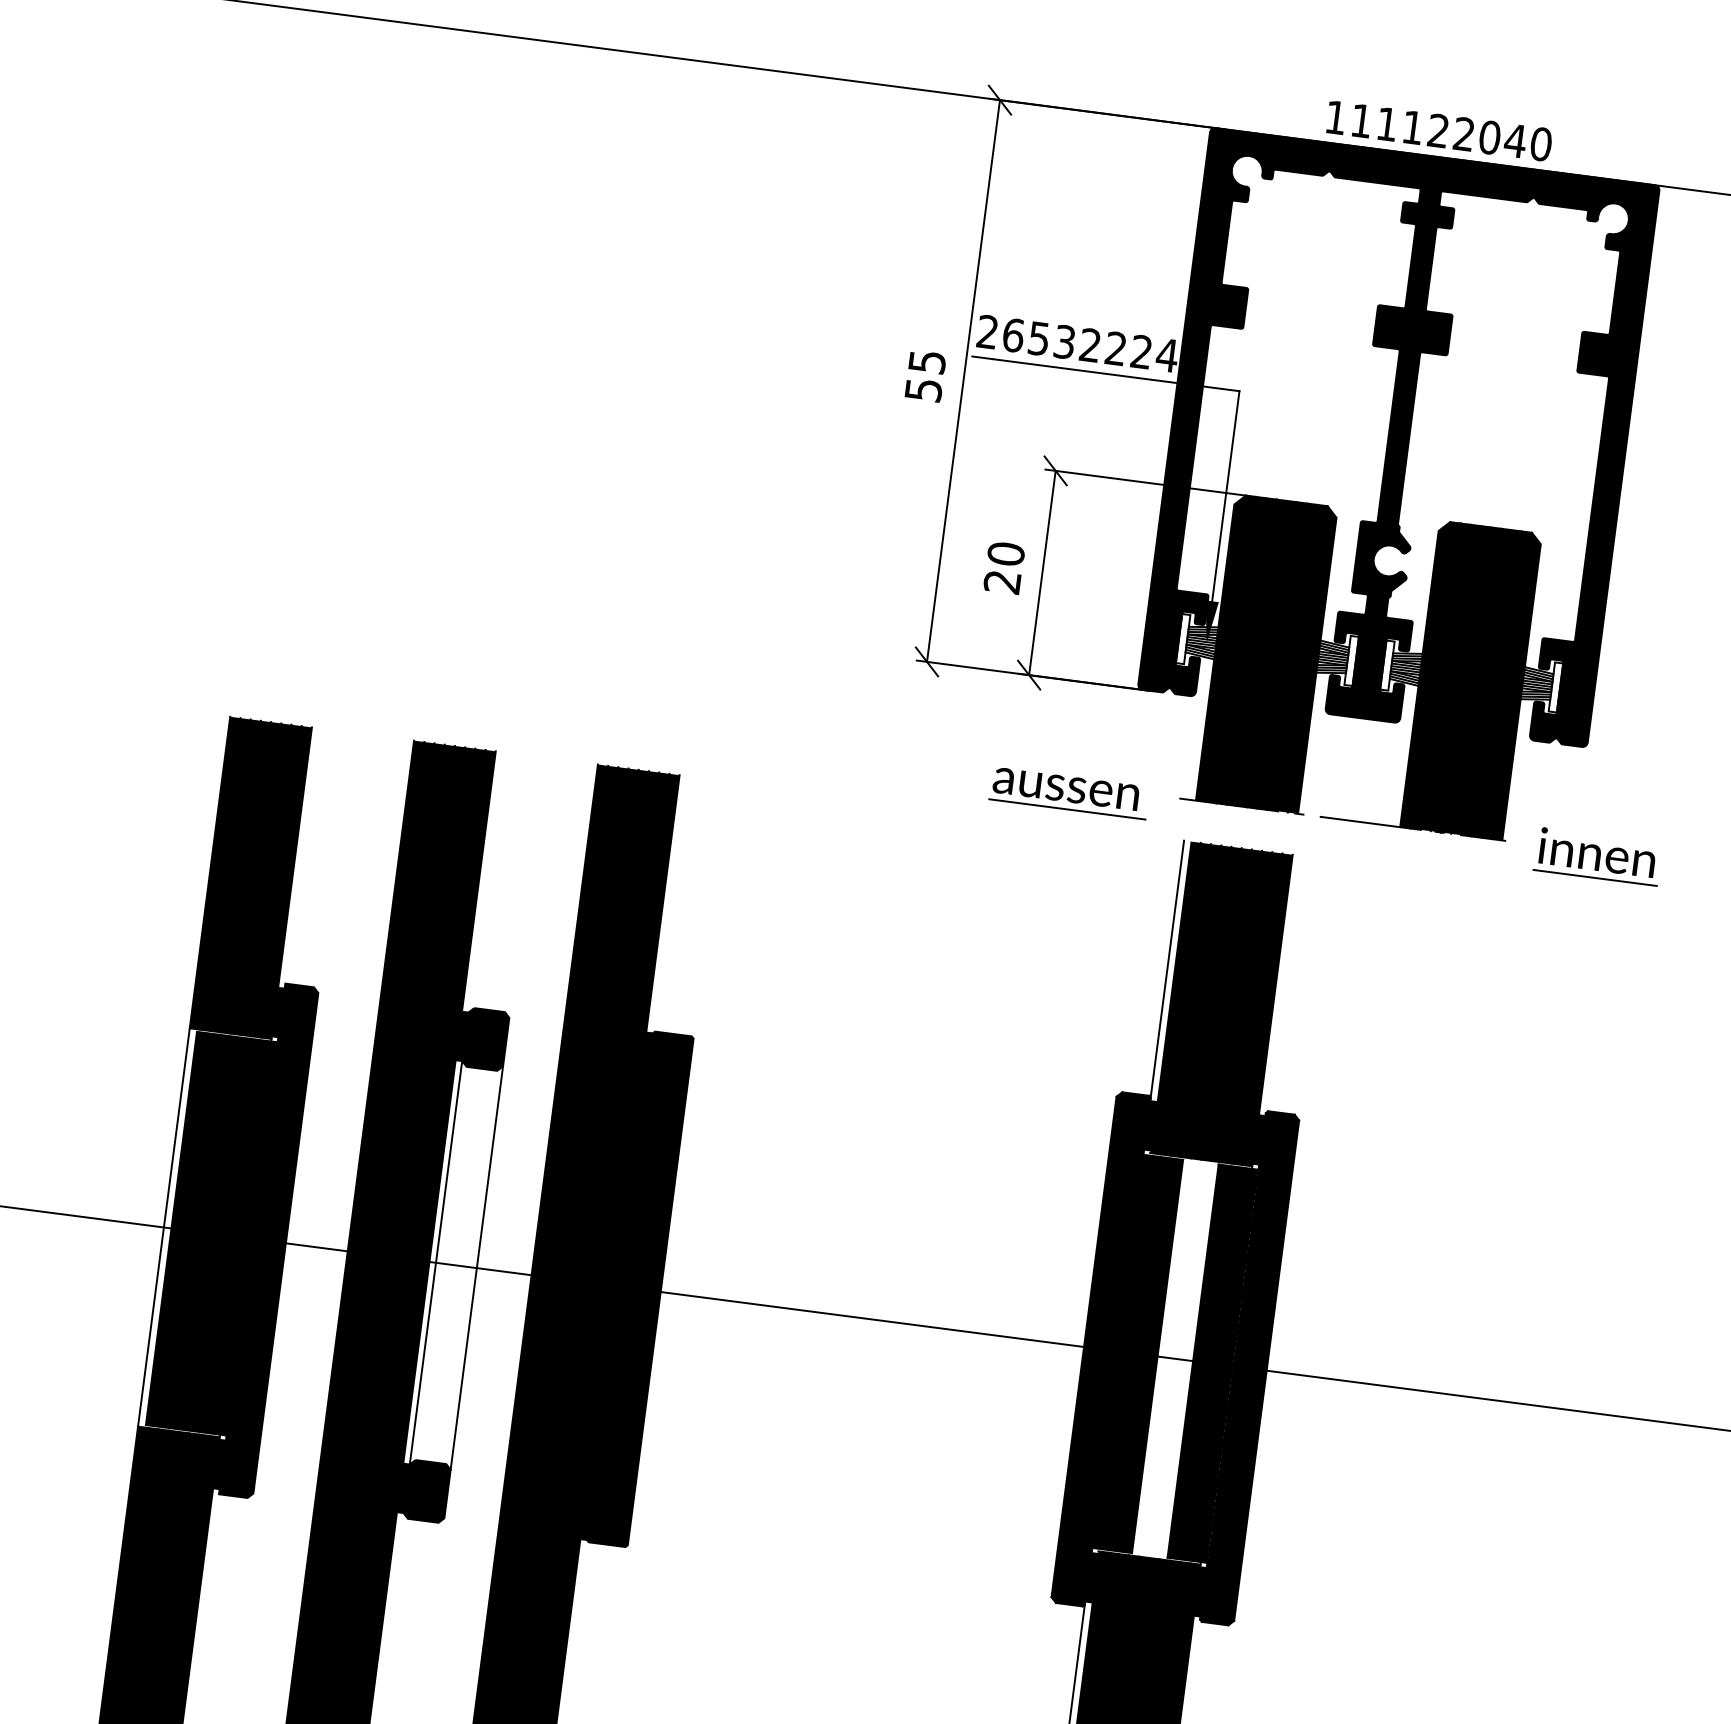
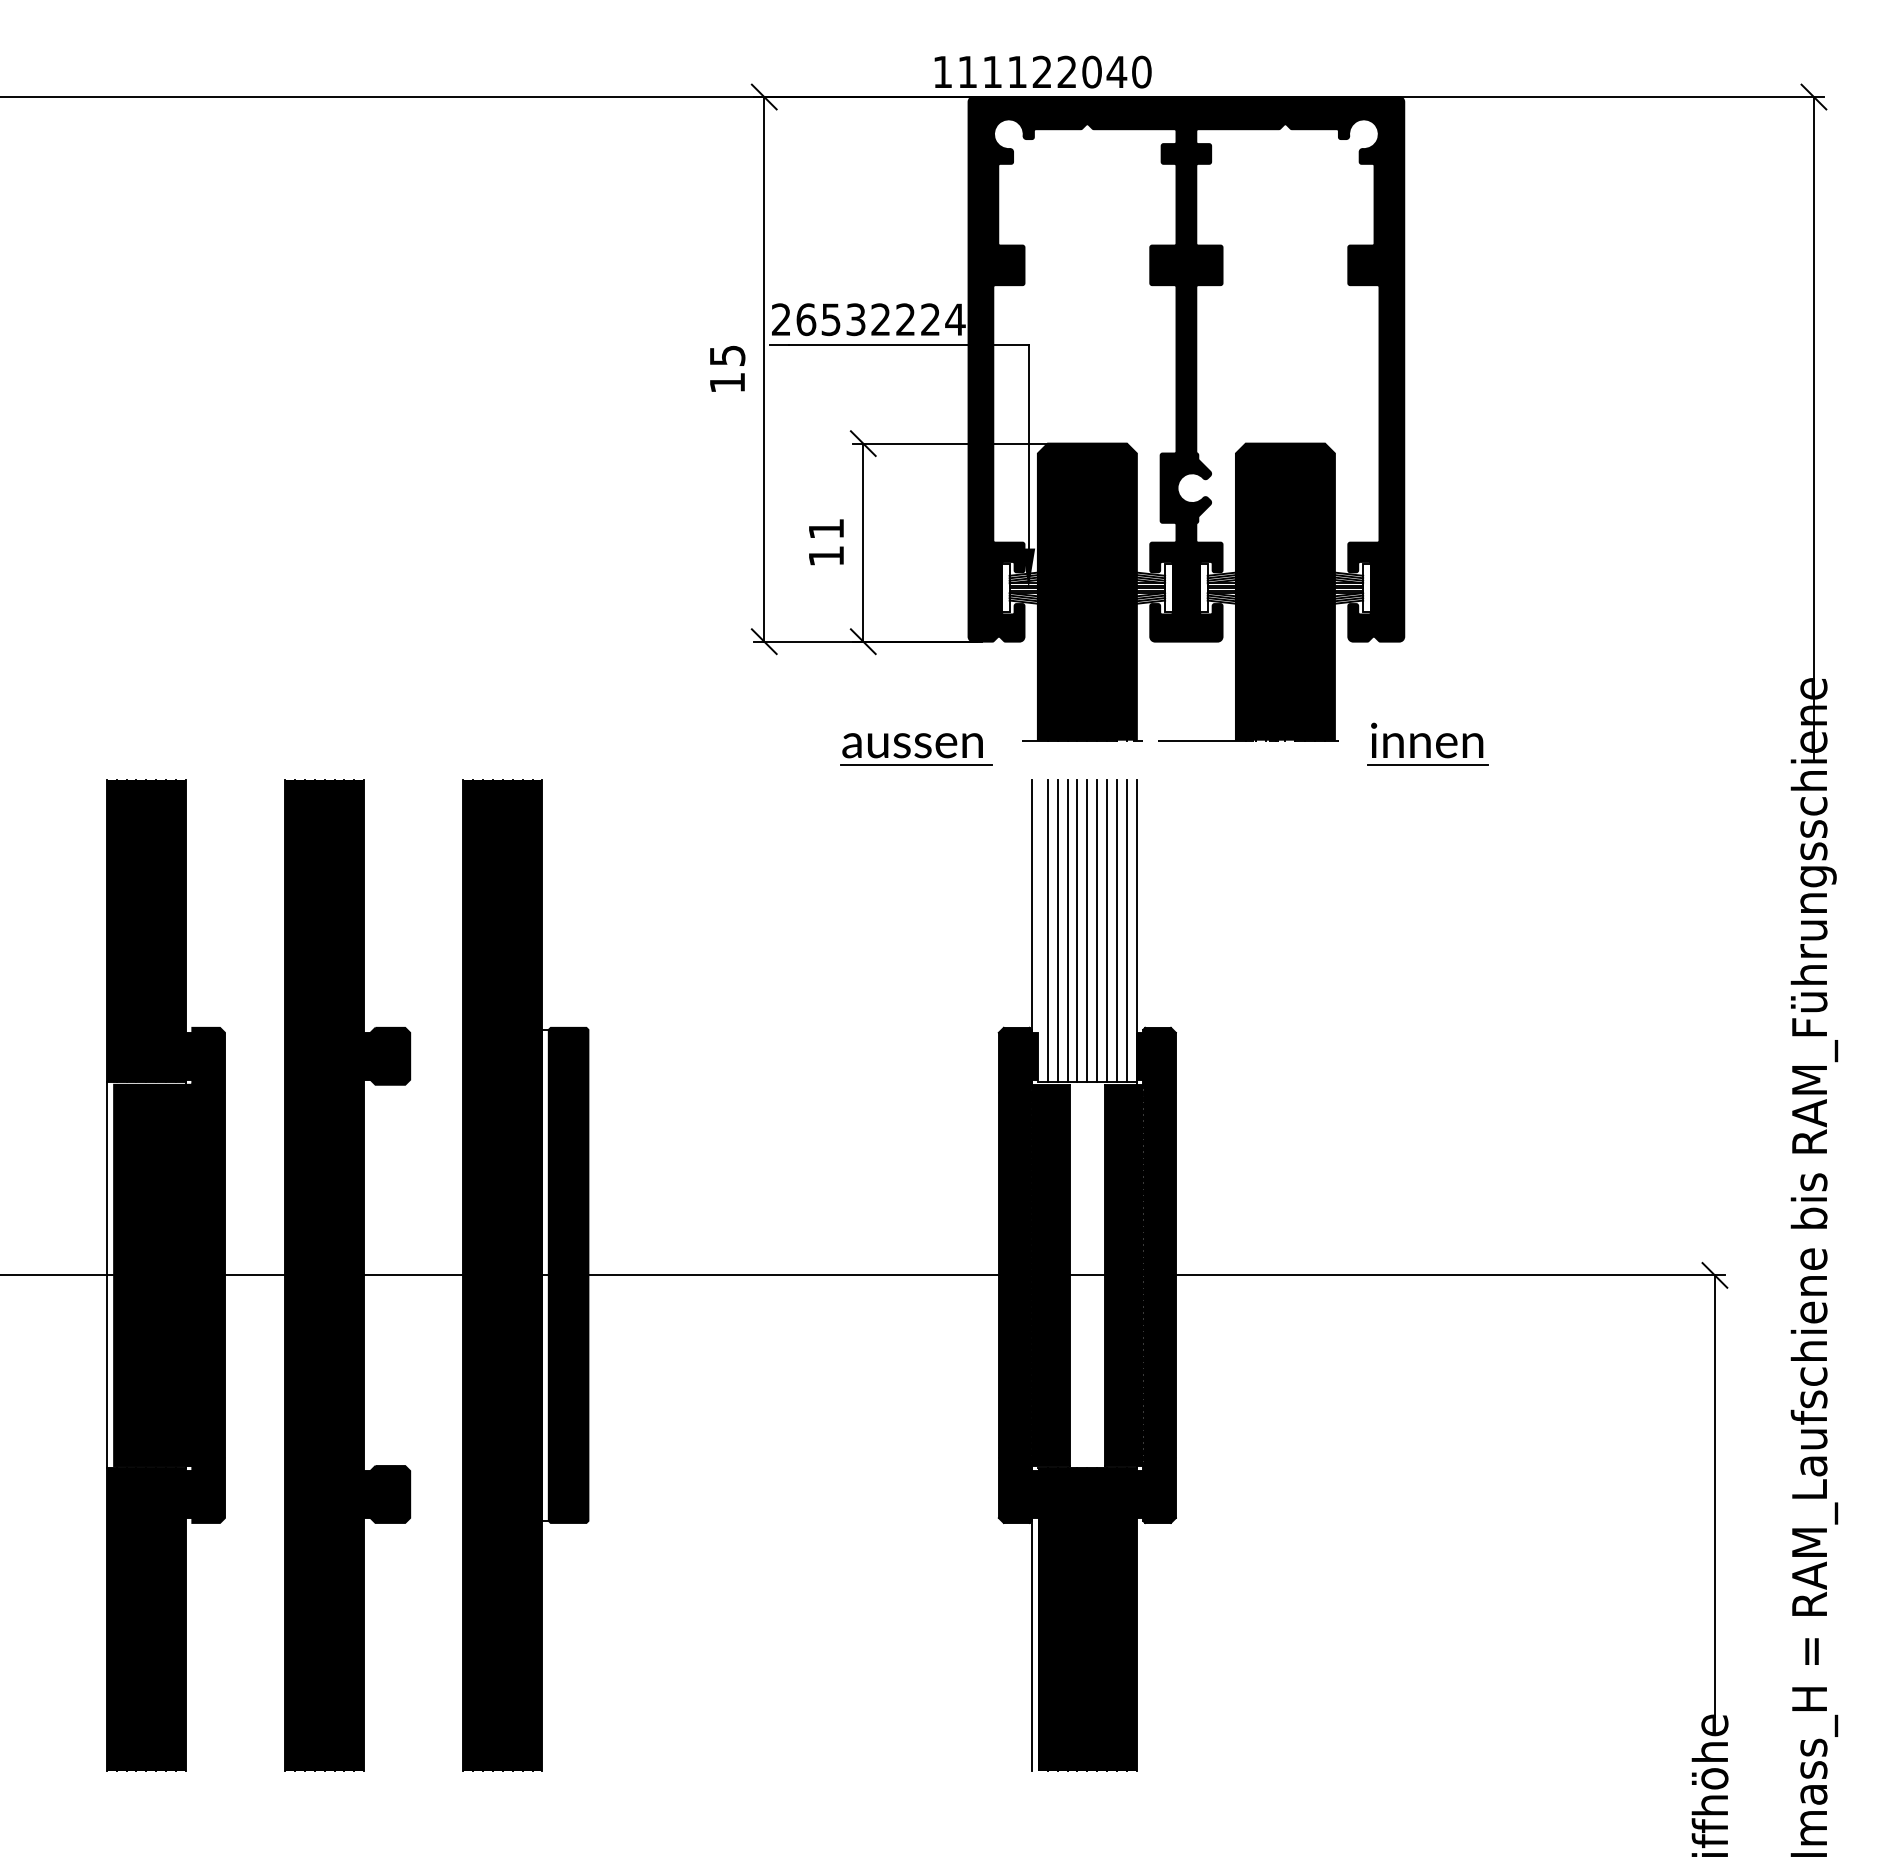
text: (1438, 130) -> (1042, 71), moved
text: (923, 390) -> (727, 383), 55 -> 15
text: (1004, 567) -> (826, 542), 20 -> 11
fill: (1220, 1004) -> (1086, 931), removed
line: (436, 1261) -> (370, 1274), removed
line: (477, 1267) -> (410, 1274), removed
fill: (616, 1285) -> (545, 1274), removed

